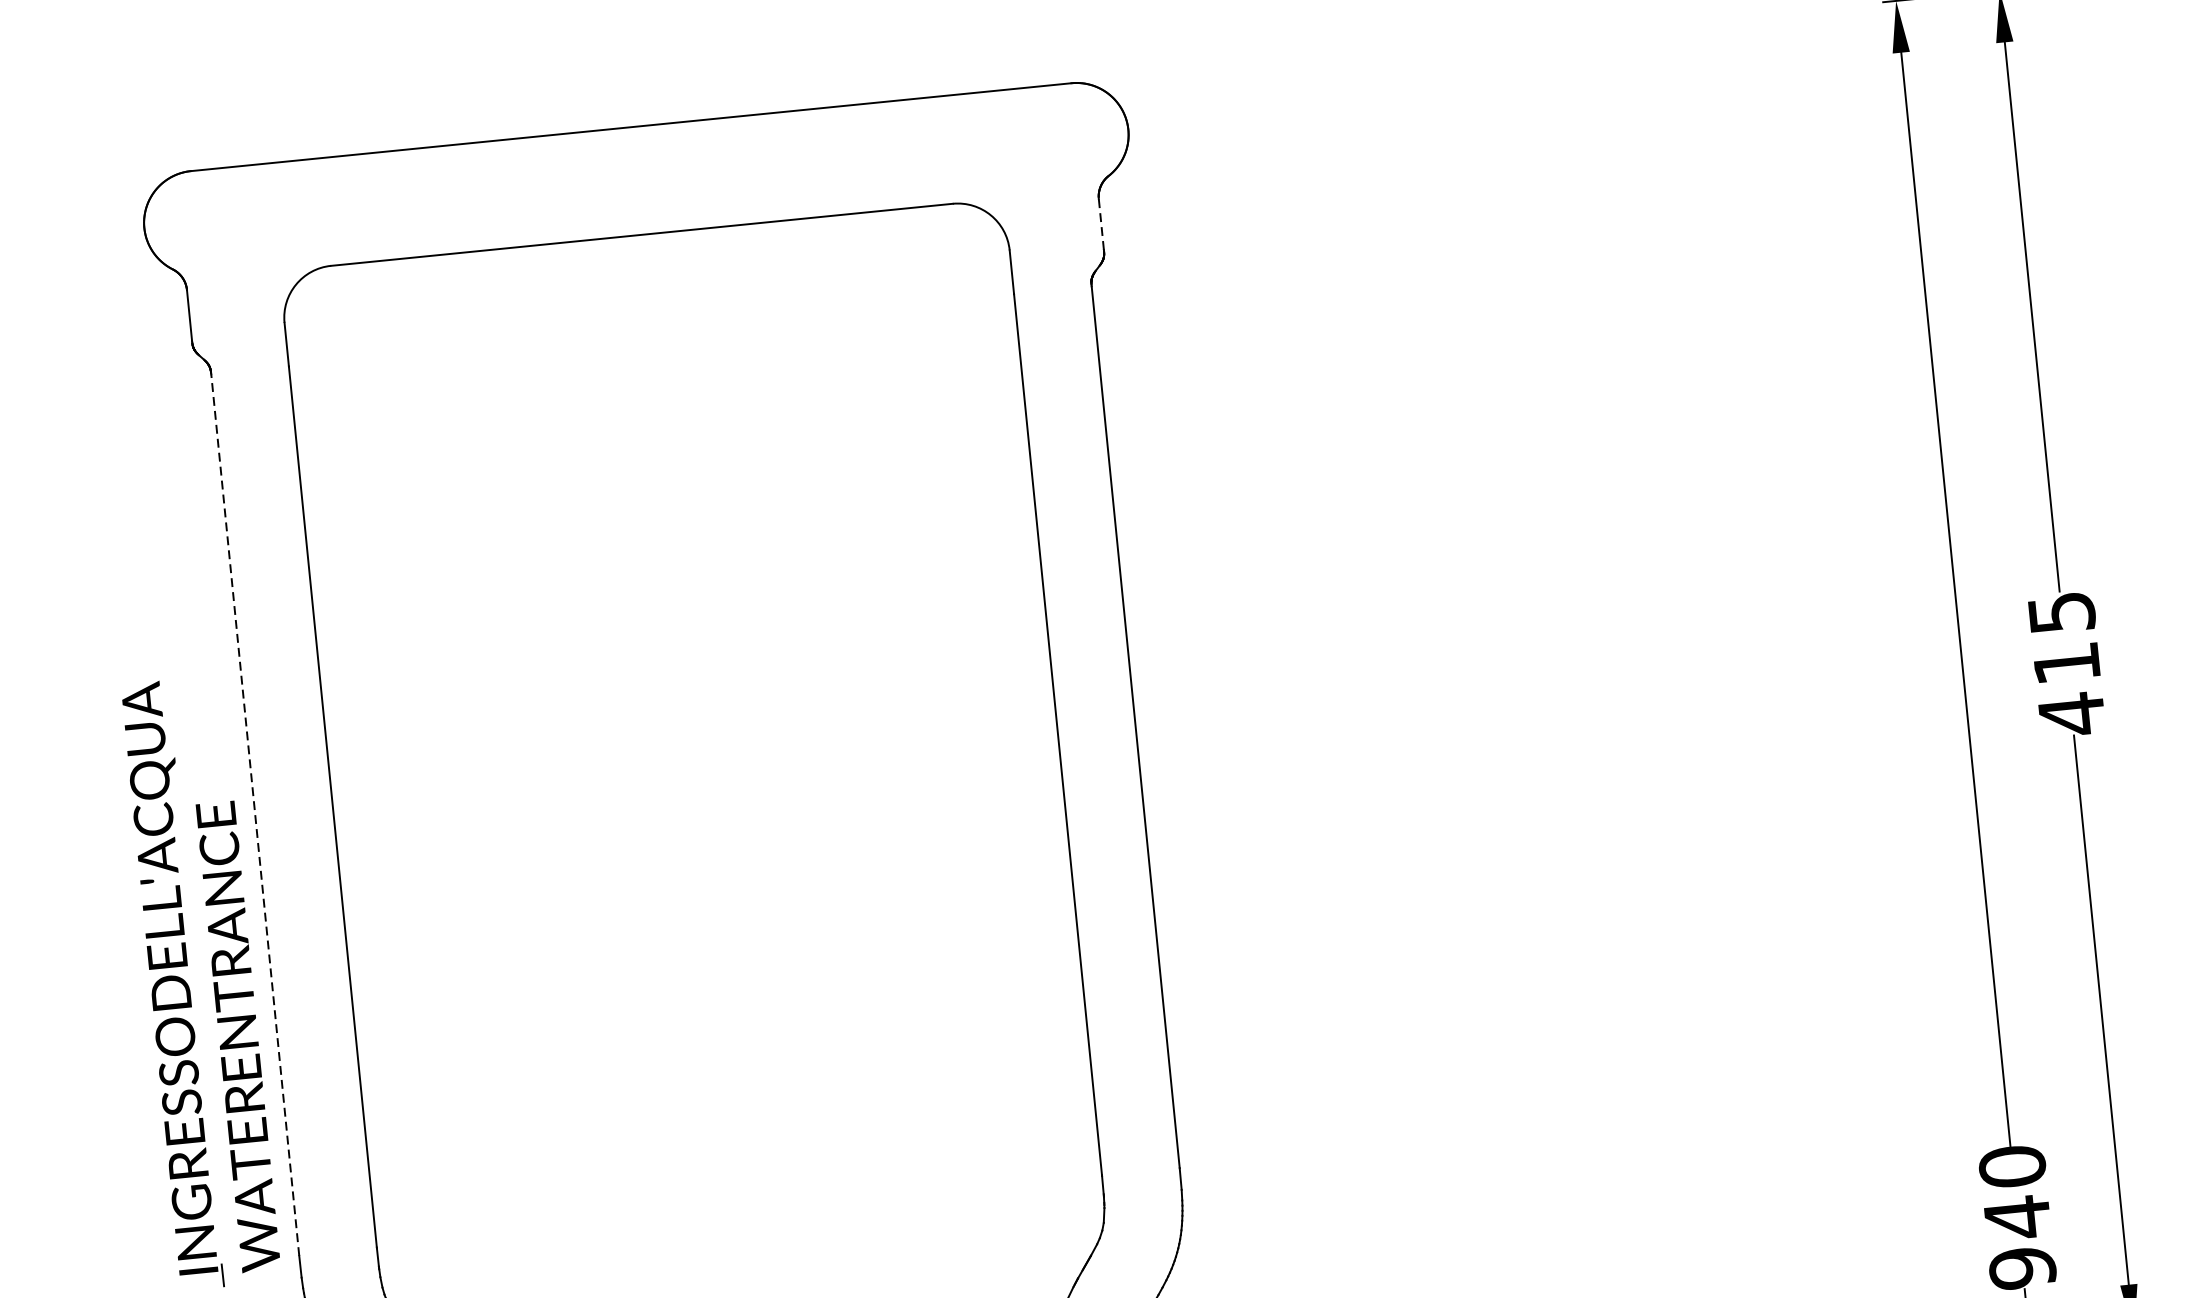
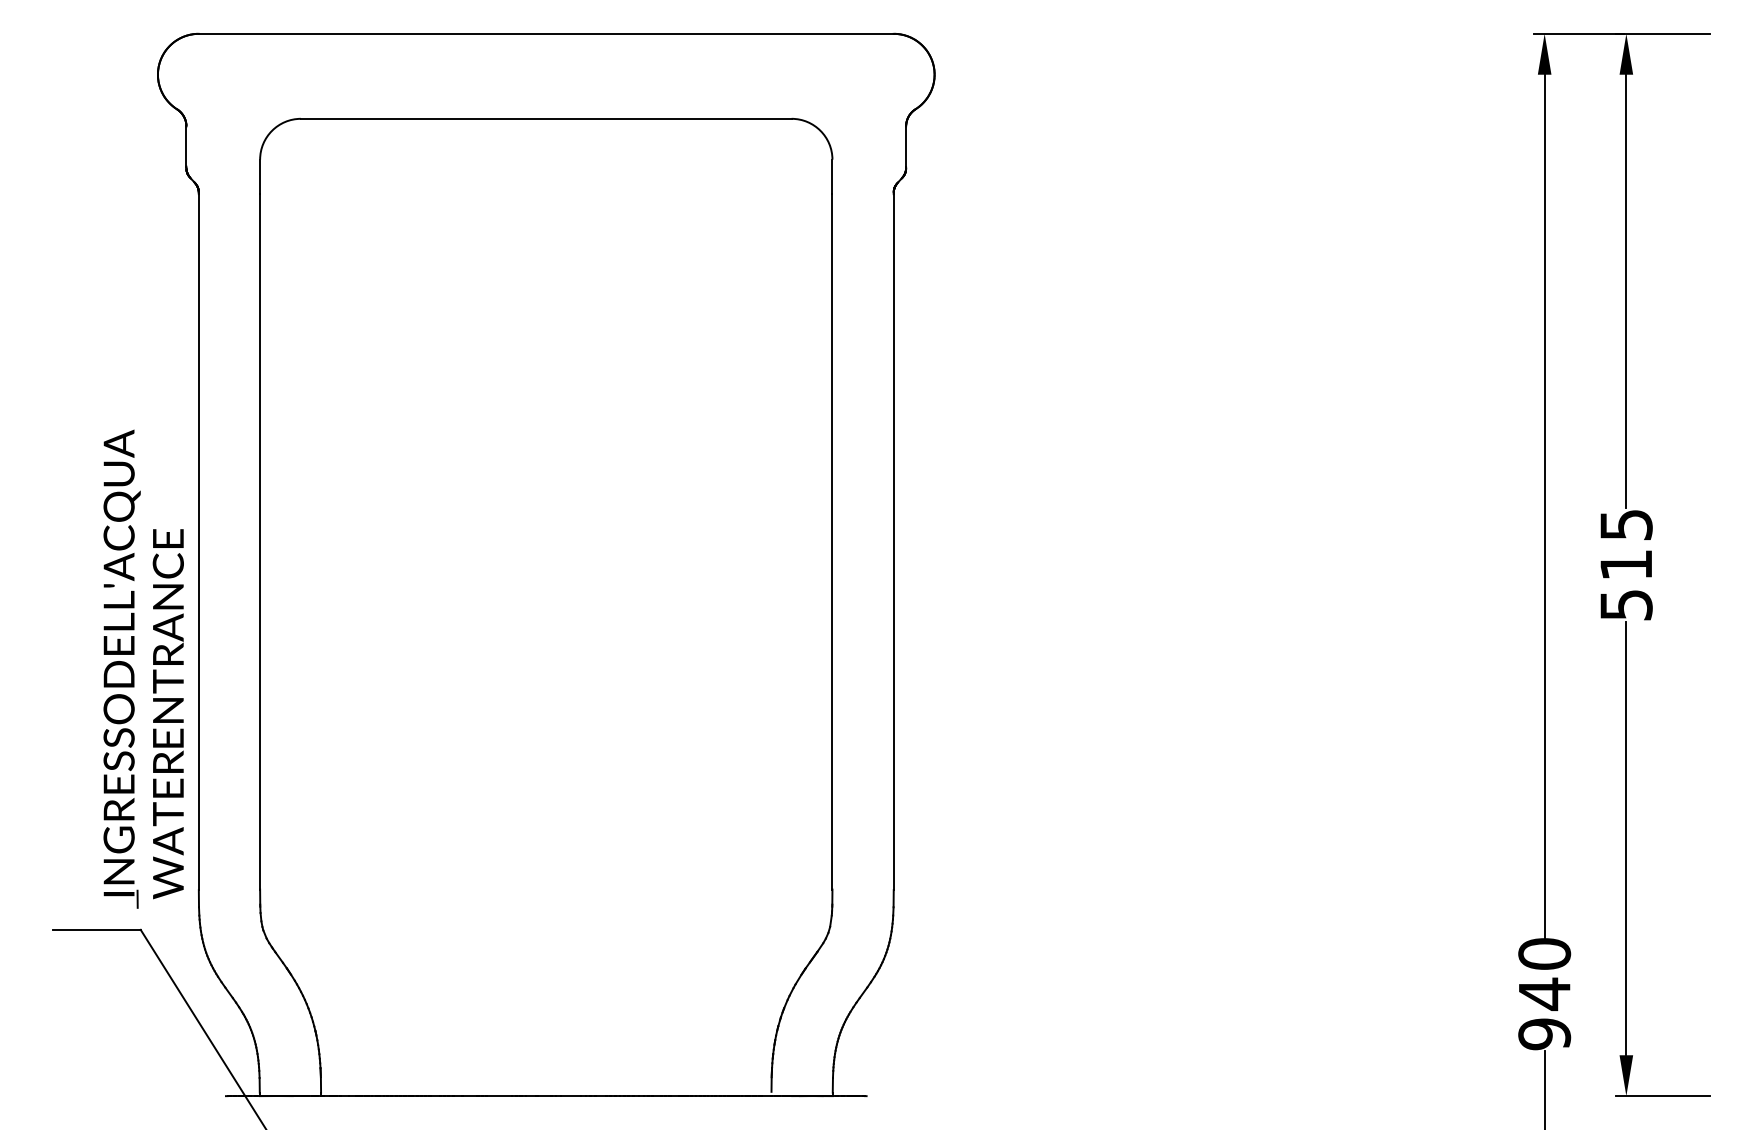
line: (1101, 224) -> (906, 146), dashed -> solid
text: (2071, 713) -> (1626, 604), 415 -> 515
line: (254, 815) -> (198, 542), dashed -> solid

